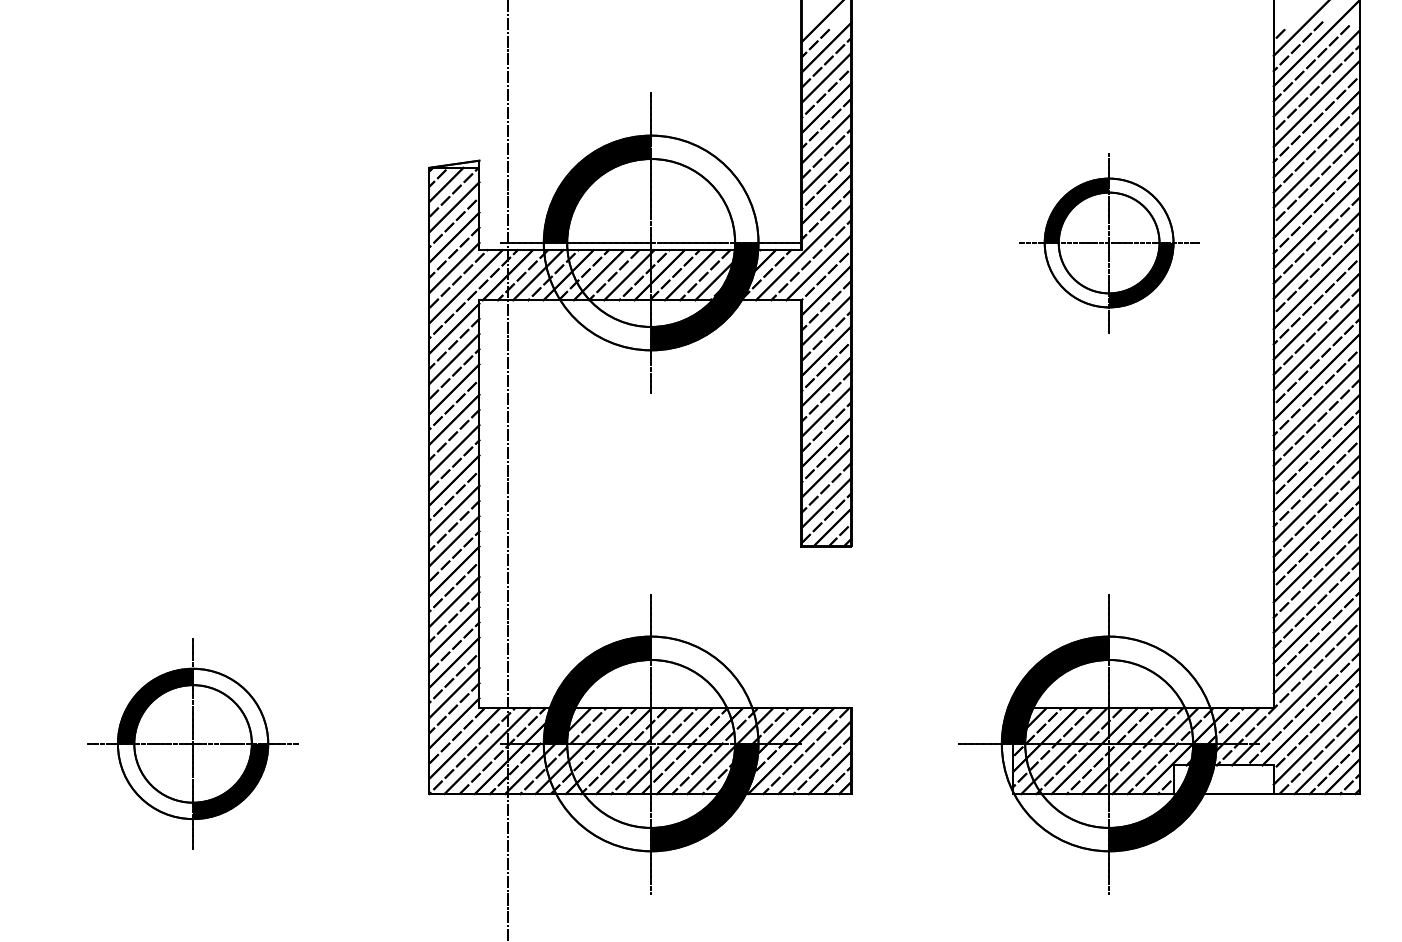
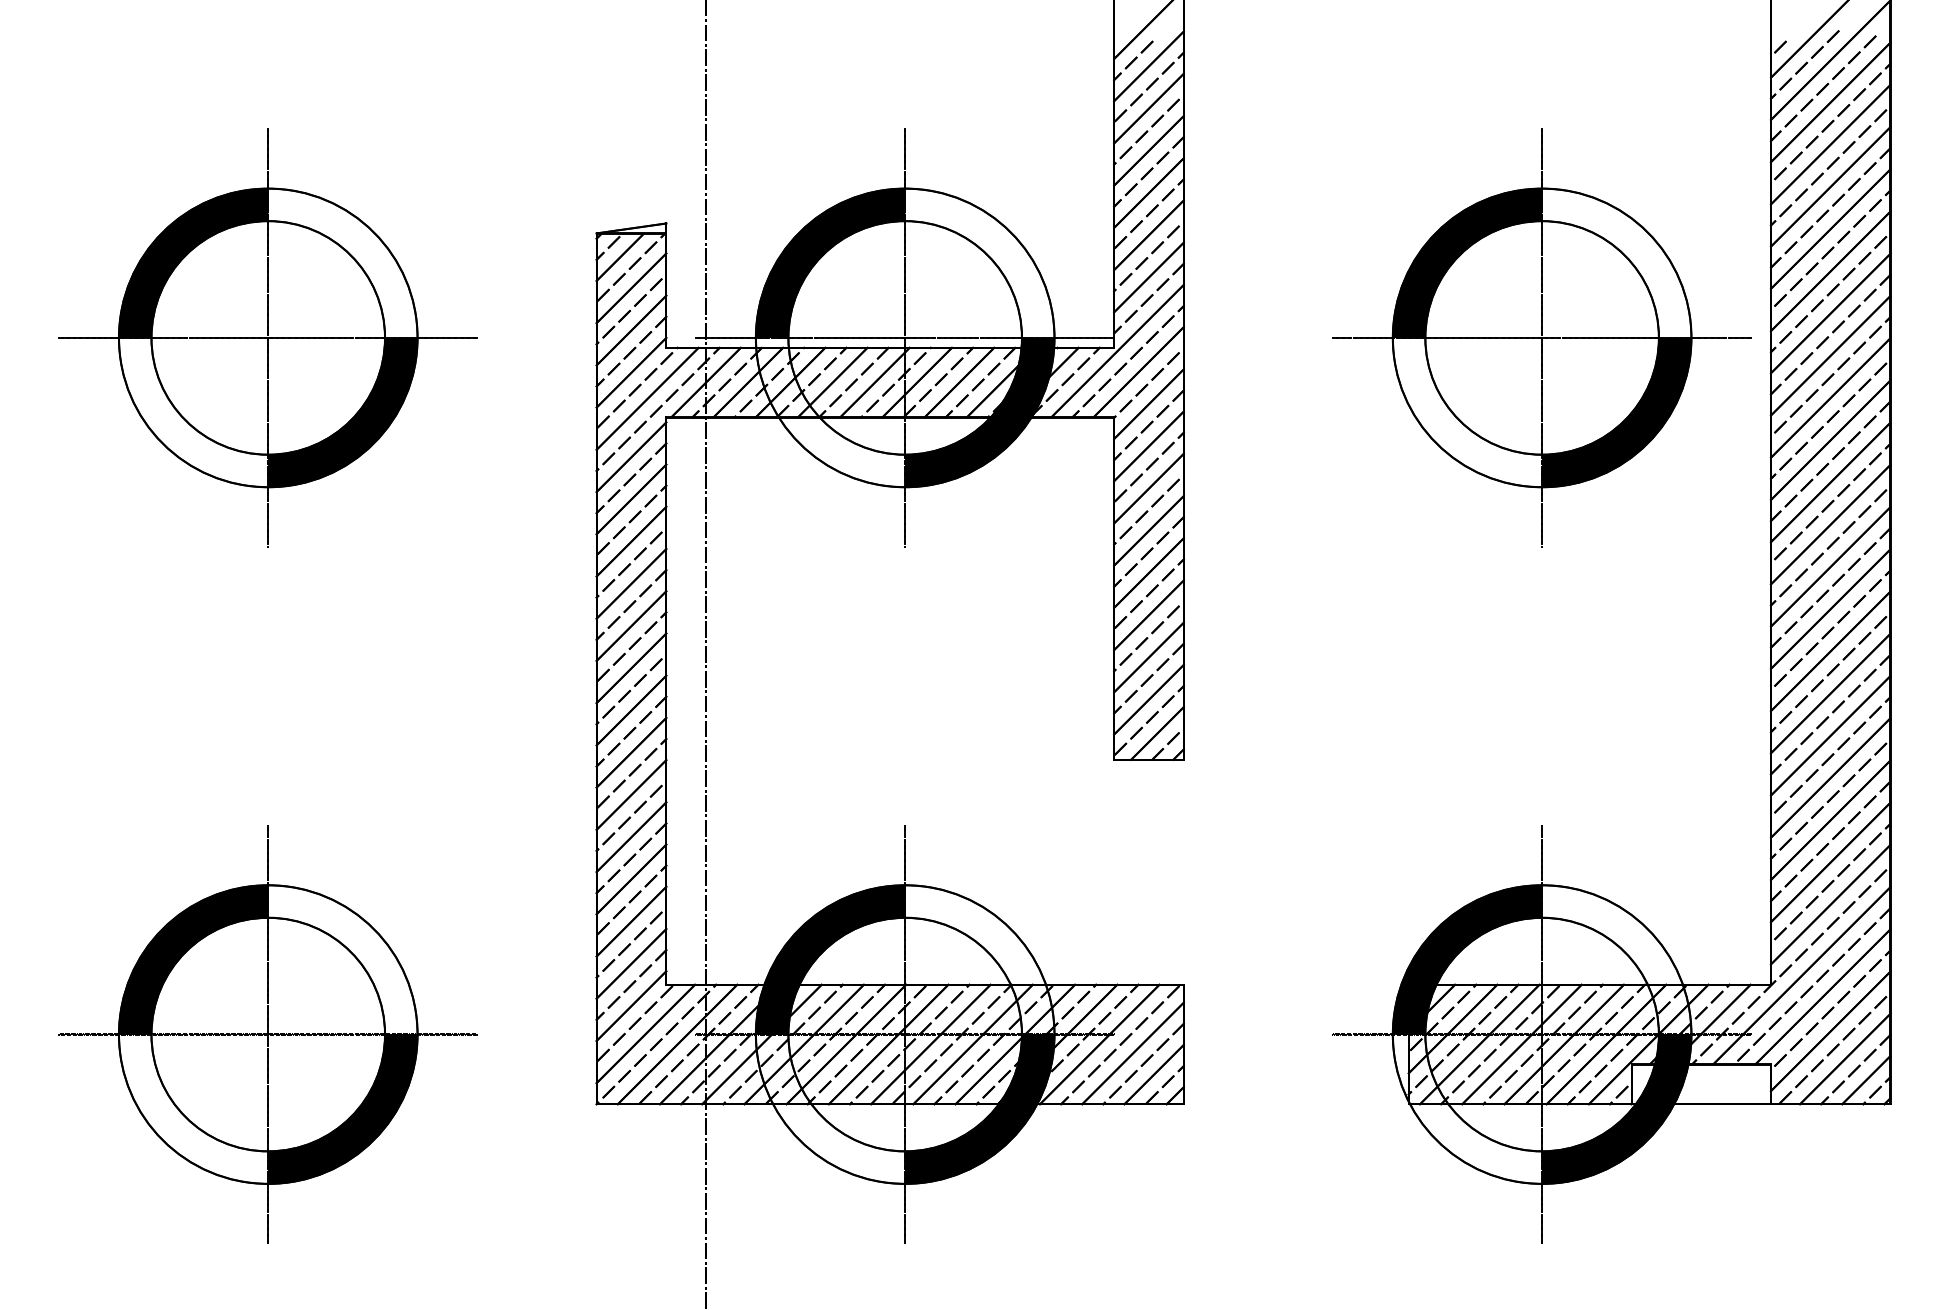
part: (192, 242) -> (267, 337), added
part: (1108, 242) -> (1541, 337), size x1.67
part: (192, 743) -> (267, 1034), size x1.43

